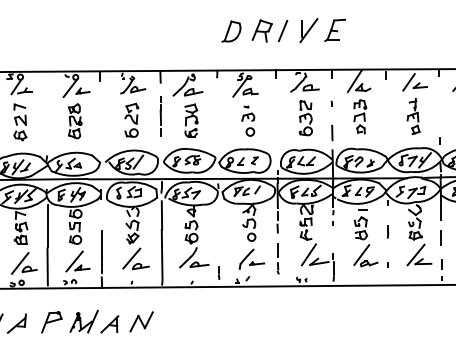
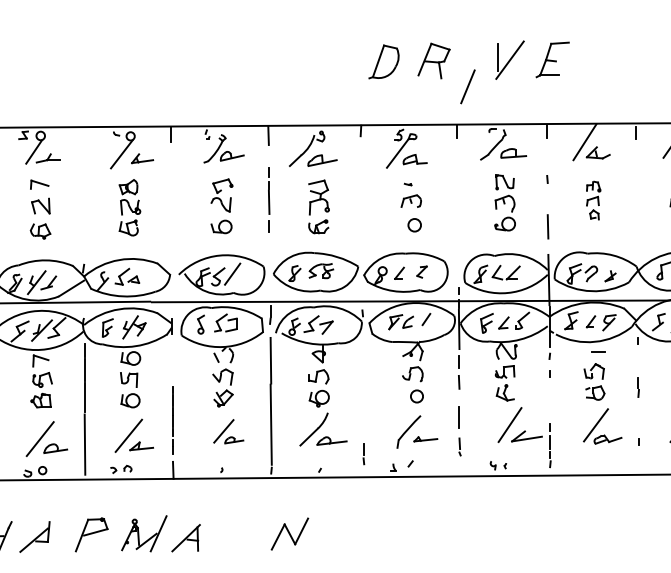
line: (283, 30) -> (468, 86), moved
part: (360, 116) -> (593, 199), size x0.7
part: (135, 258) -> (227, 430), size x0.7
part: (141, 321) -> (289, 533), moved

